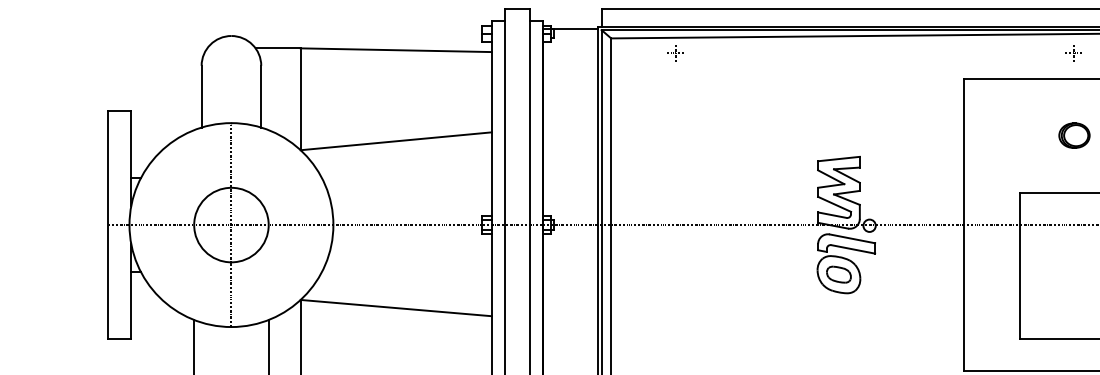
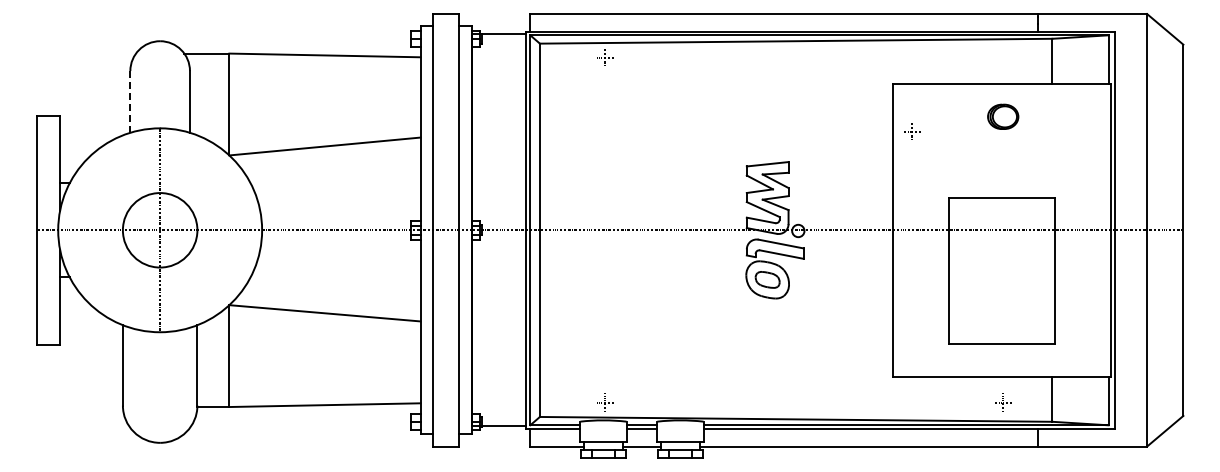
part: (1074, 52) -> (912, 131), moved
line: (201, 96) -> (130, 101), solid -> dashed
part: (1074, 135) -> (1003, 116), moved

